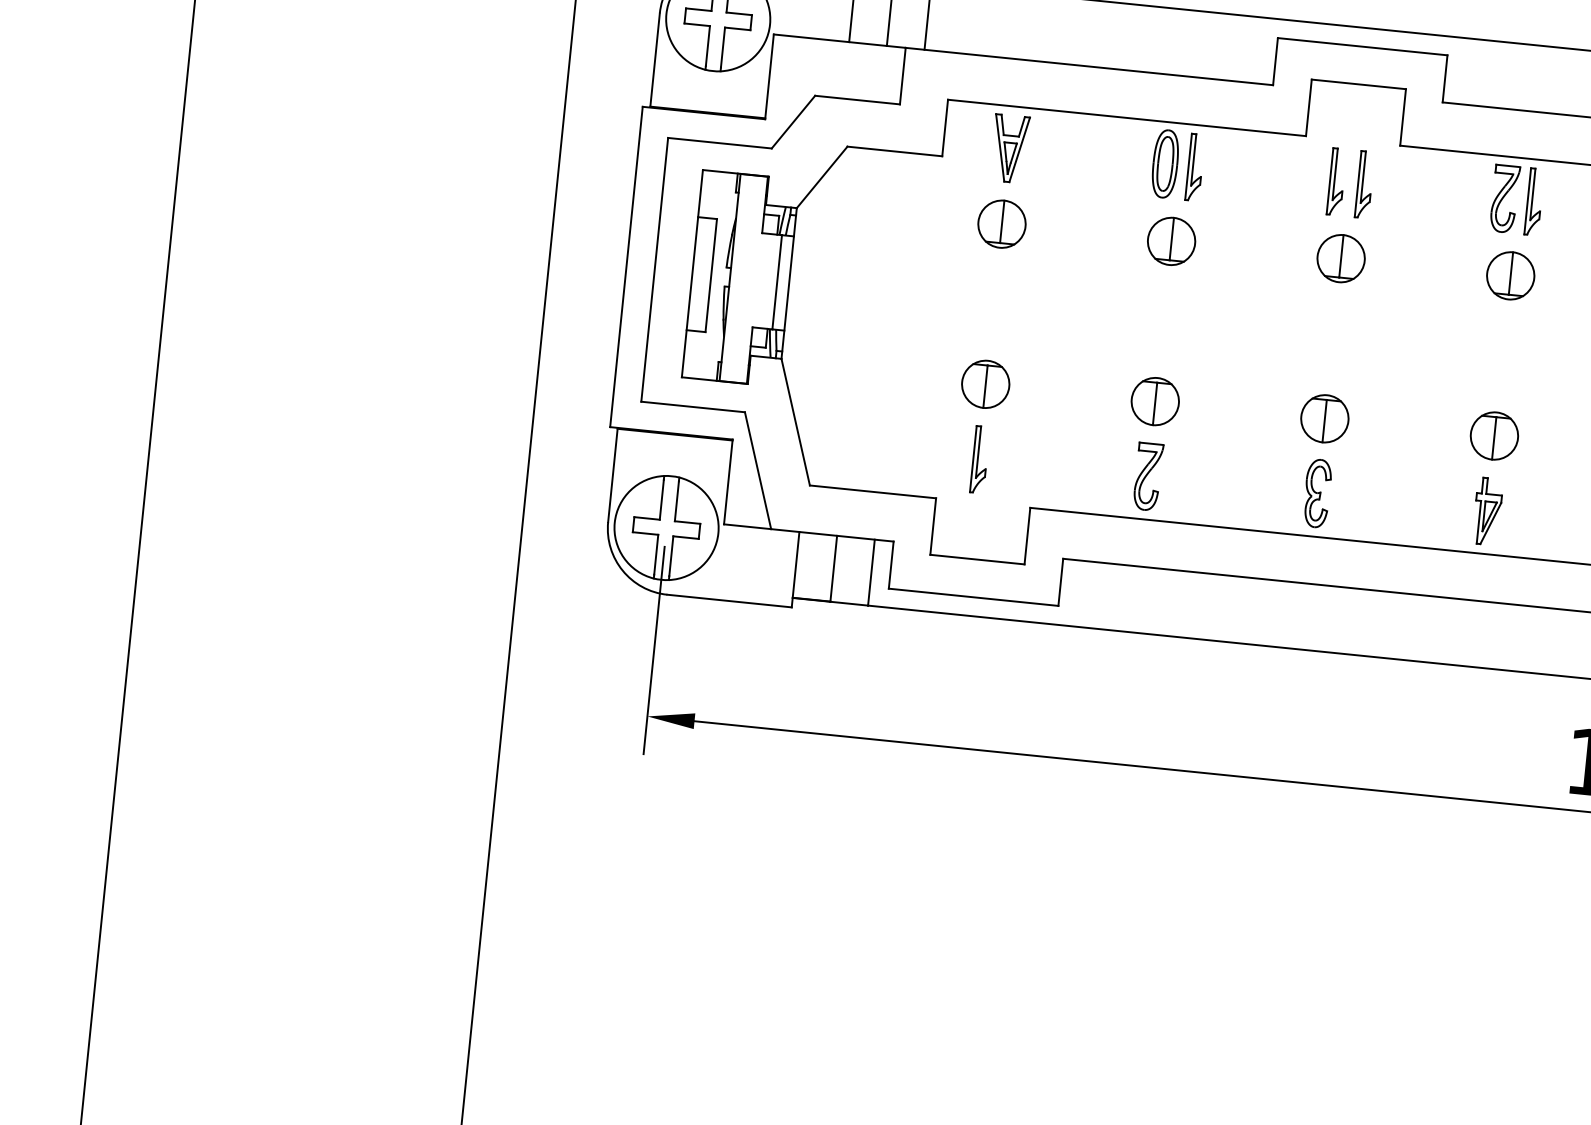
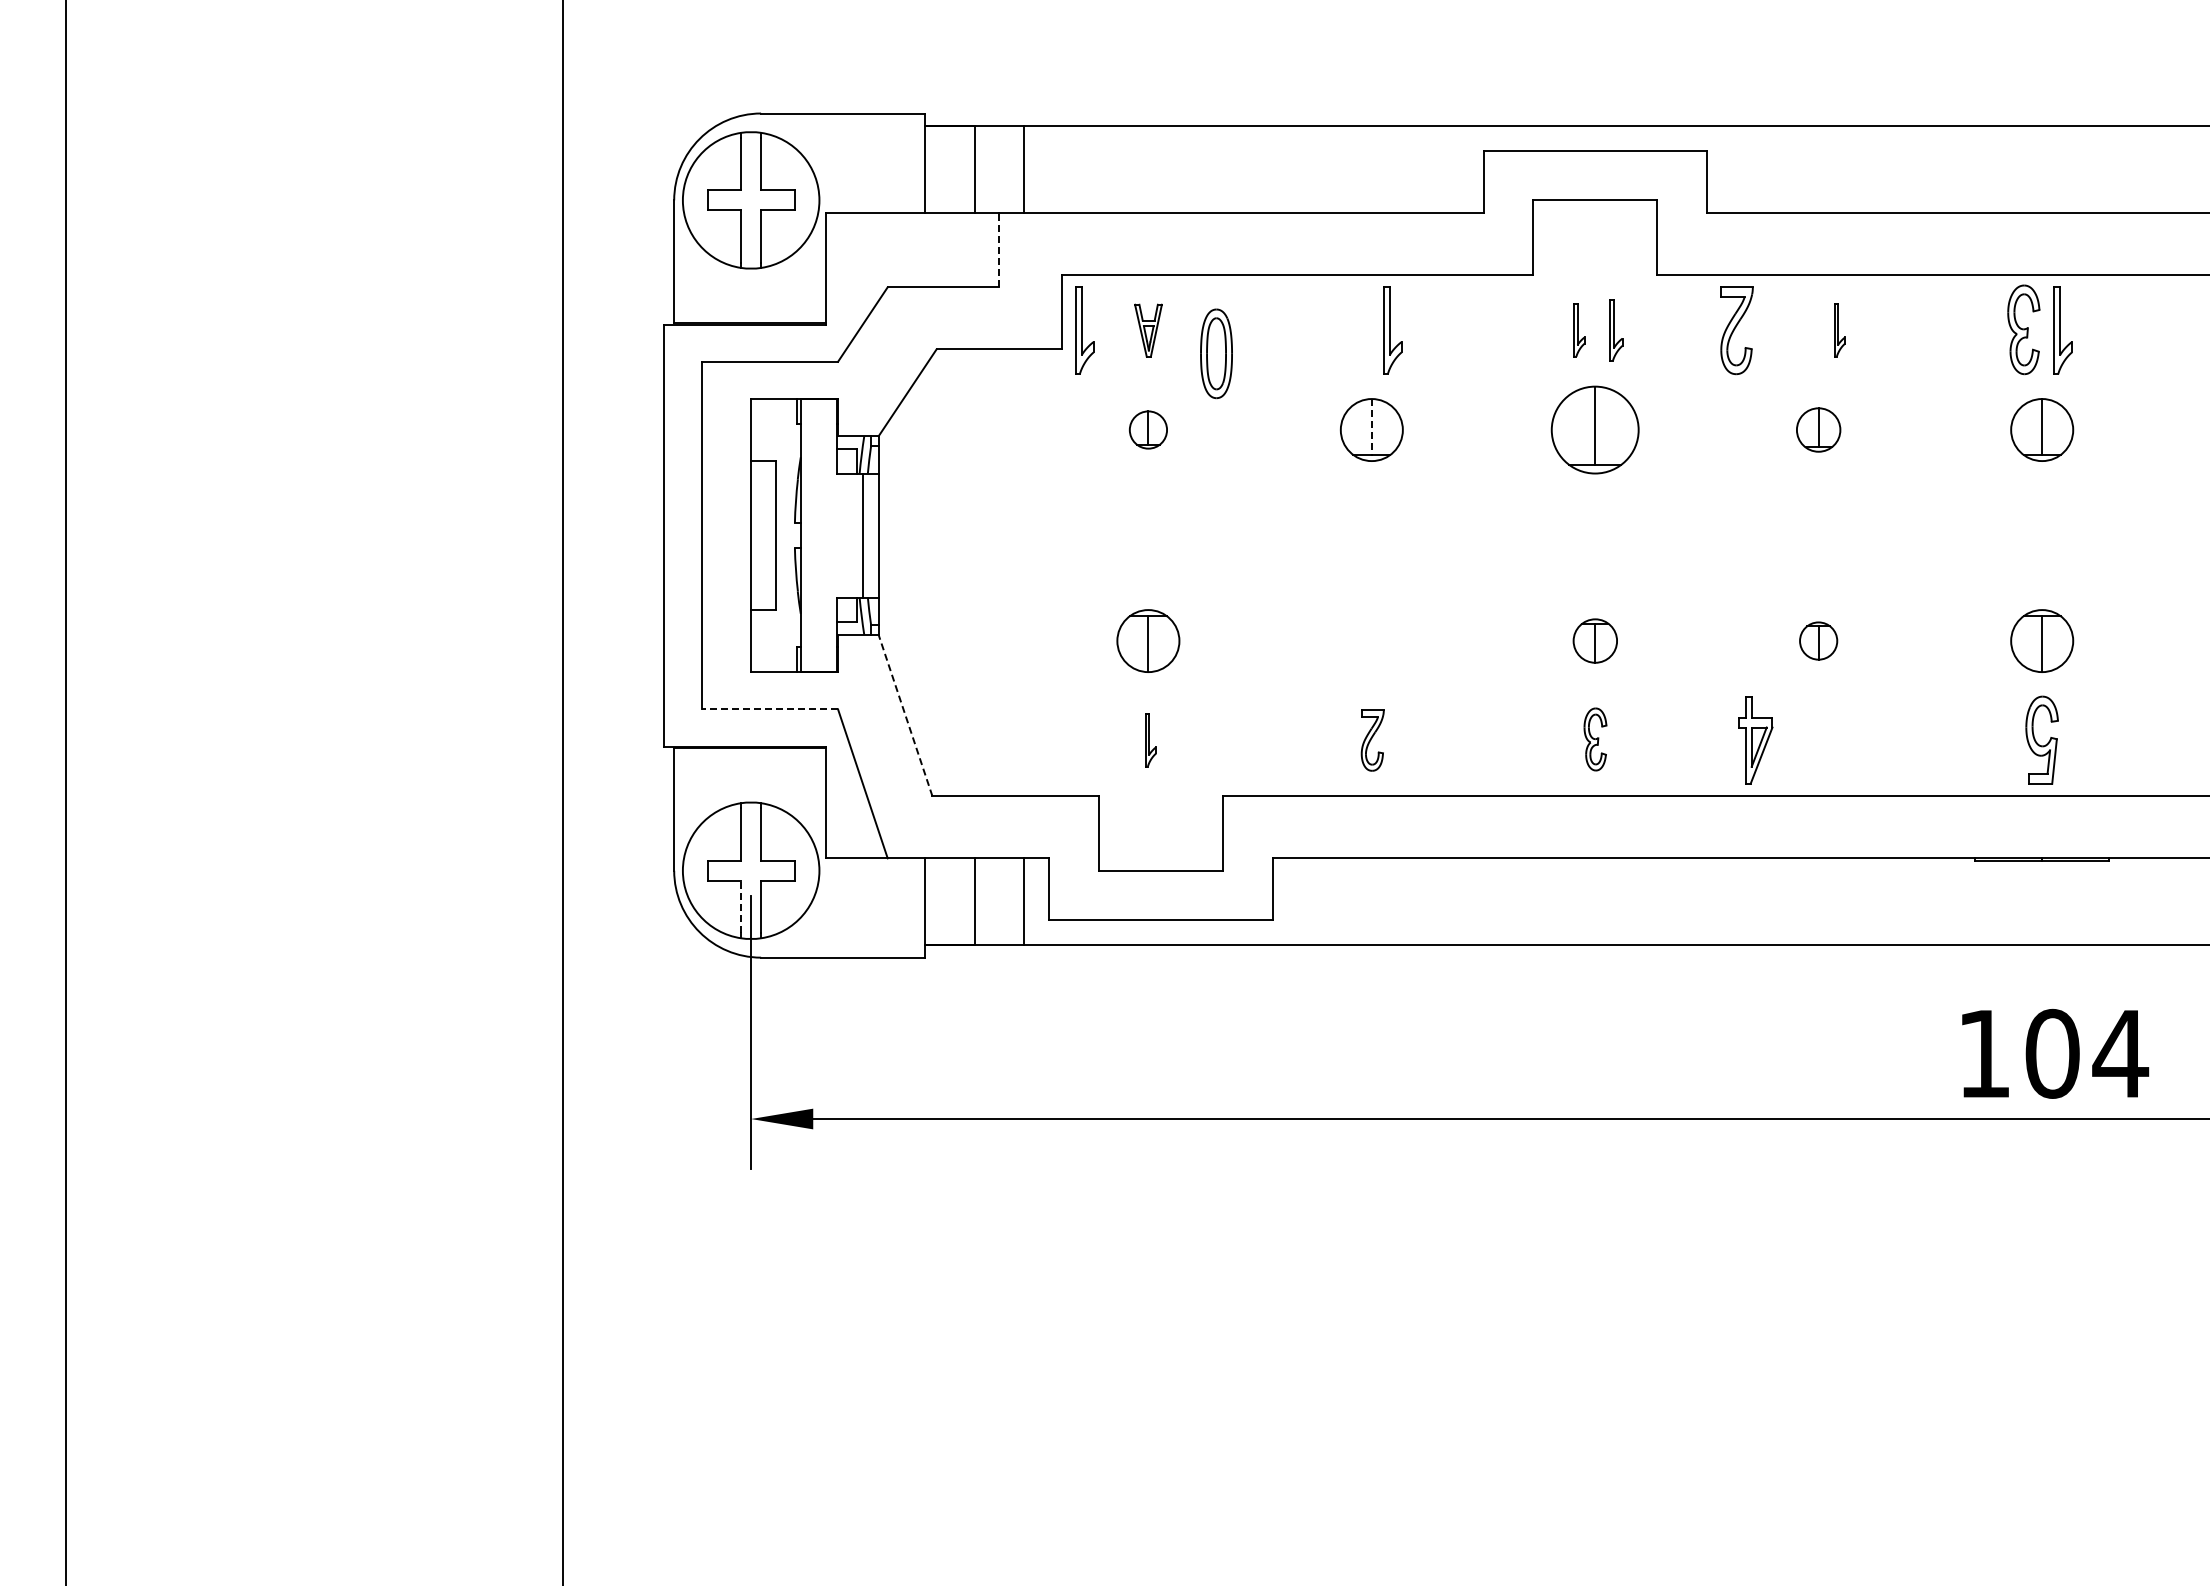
line: (902, 75) -> (999, 249), solid -> dashed
part: (961, 143) -> (1084, 330), added
part: (1009, 148) -> (1148, 330), size x0.6
part: (1165, 163) -> (1216, 353), moved
part: (1336, 181) -> (1579, 330), size x0.6
part: (1364, 184) -> (1616, 330), size x0.7
part: (1504, 198) -> (1736, 330), moved
part: (1534, 201) -> (1839, 330), size x0.6
part: (1002, 223) -> (1148, 429), size x0.6
line: (1171, 238) -> (1371, 426), solid -> dashed
part: (1341, 258) -> (1595, 429), size x1.4
part: (1510, 275) -> (1818, 429), size x0.7
part: (1155, 401) -> (1371, 640), removed
line: (692, 407) -> (769, 709), solid -> dashed
part: (1325, 418) -> (1595, 640), size x0.7
line: (795, 422) -> (905, 715), solid -> dashed
part: (1494, 435) -> (1818, 640), size x0.6
part: (979, 459) -> (1150, 740), size x0.6
part: (1148, 477) -> (1372, 740), size x0.7
part: (1317, 493) -> (1595, 739), size x0.7
part: (1487, 511) -> (1755, 740), moved
line: (656, 554) -> (741, 906), solid -> dashed

